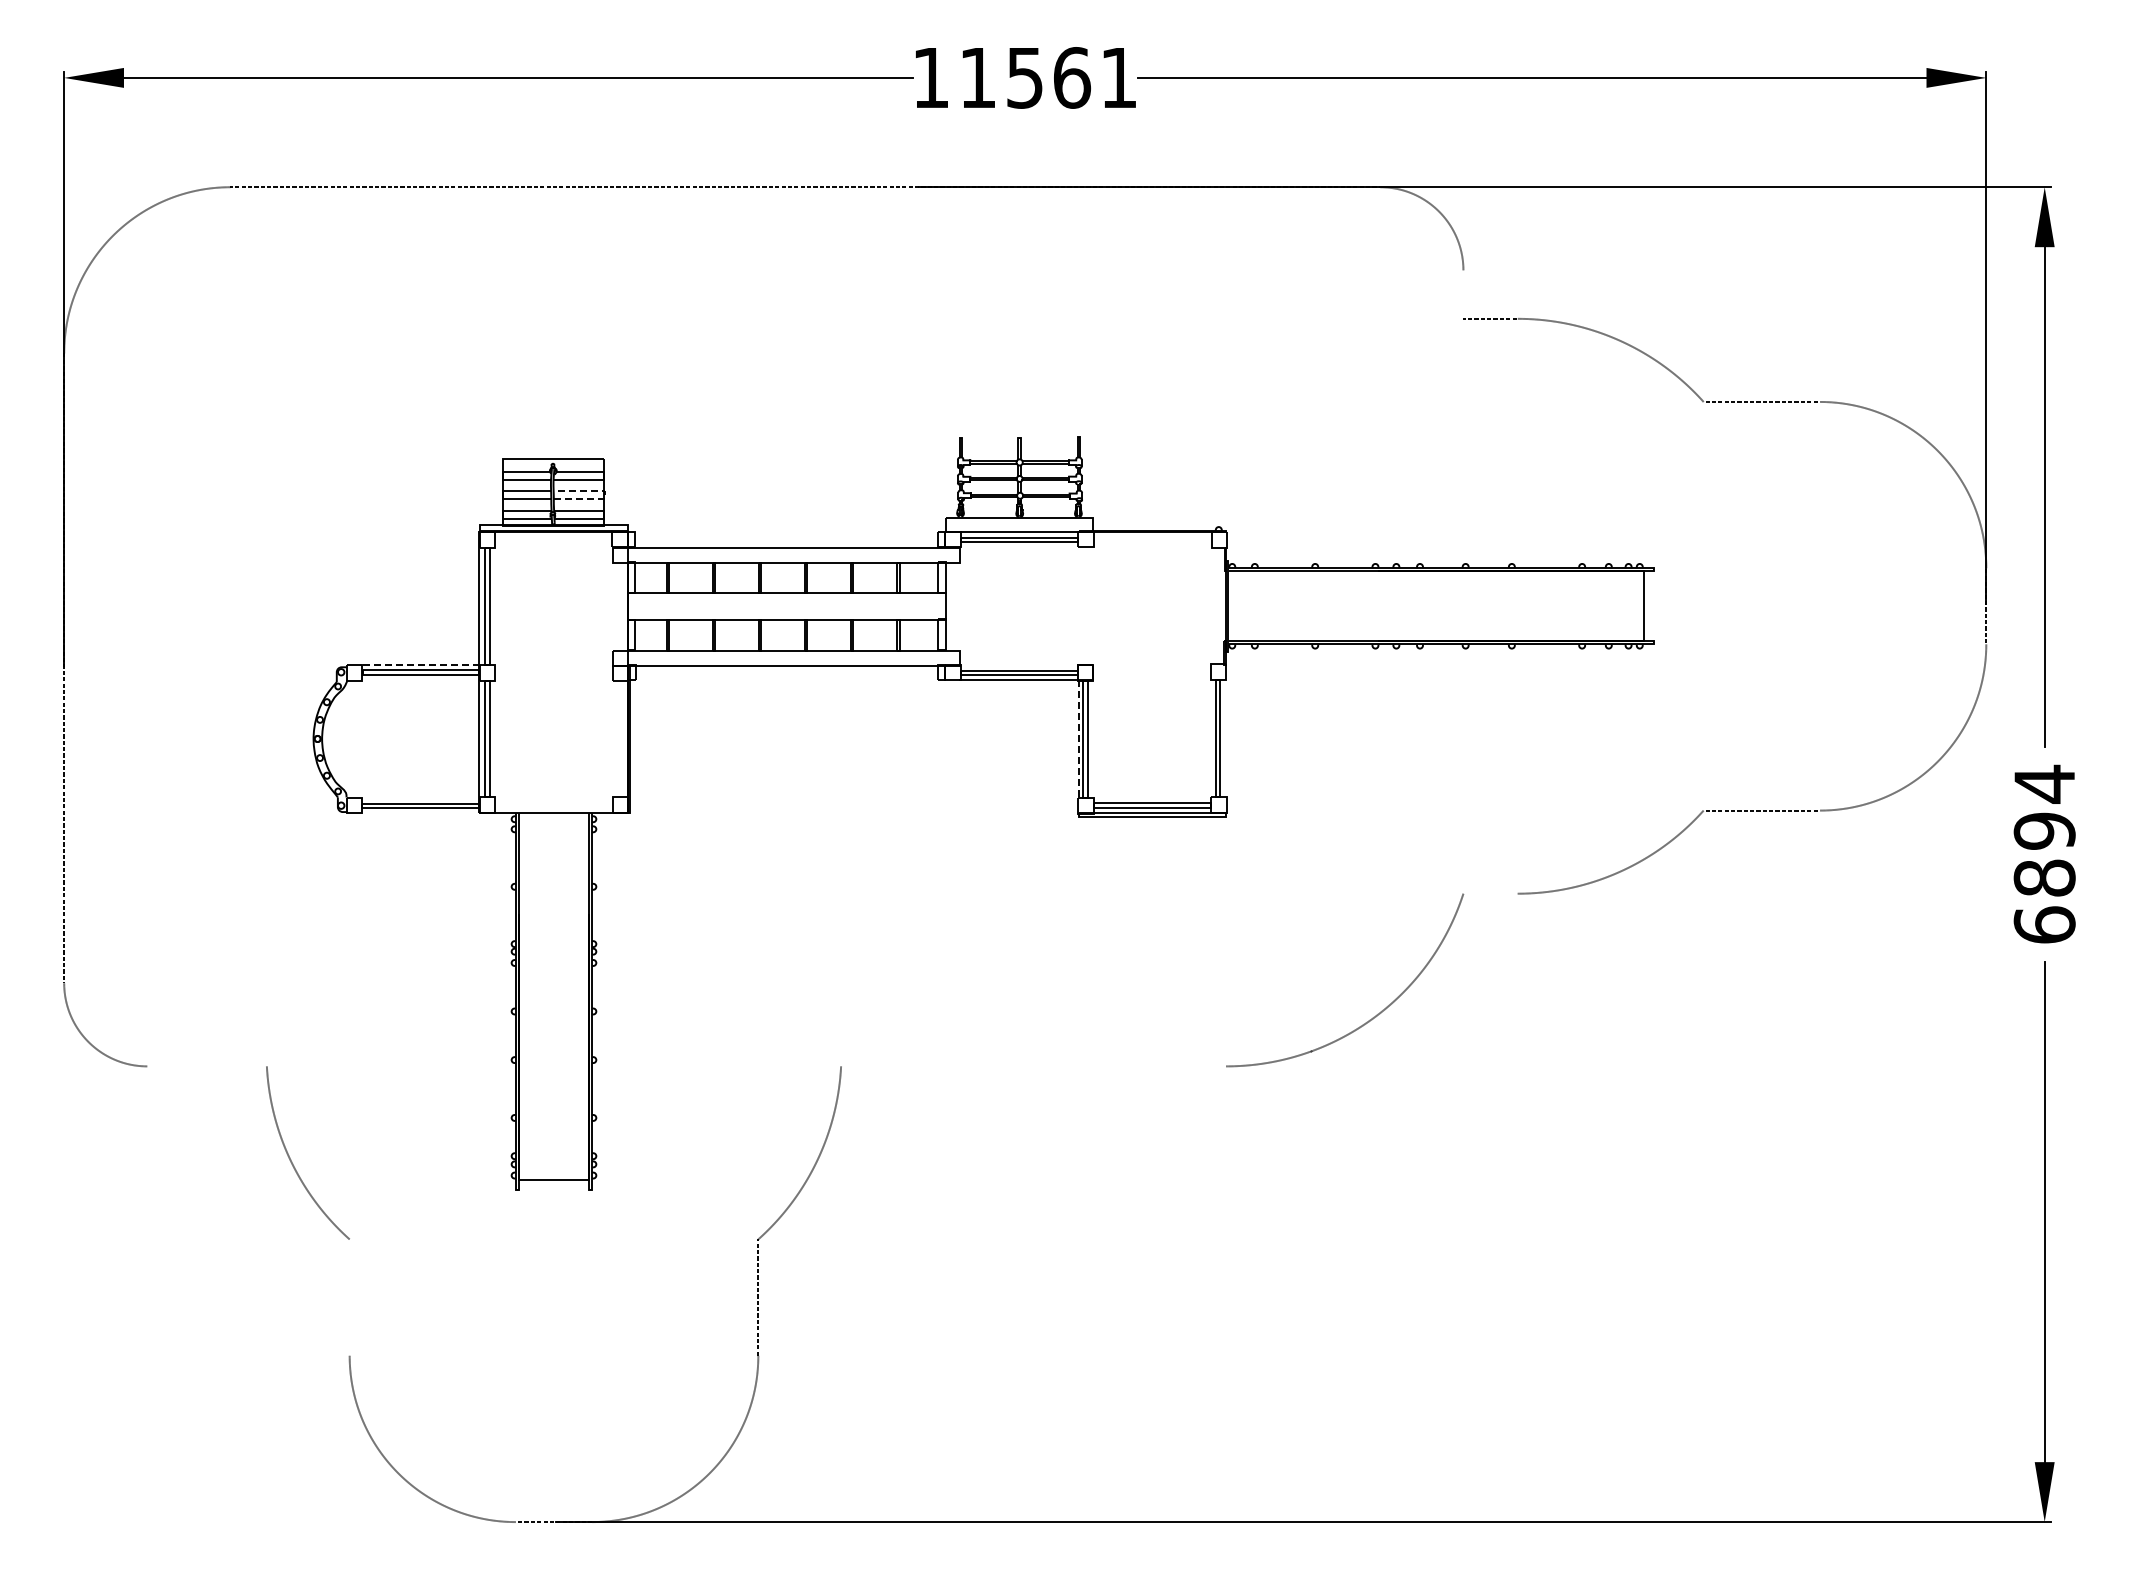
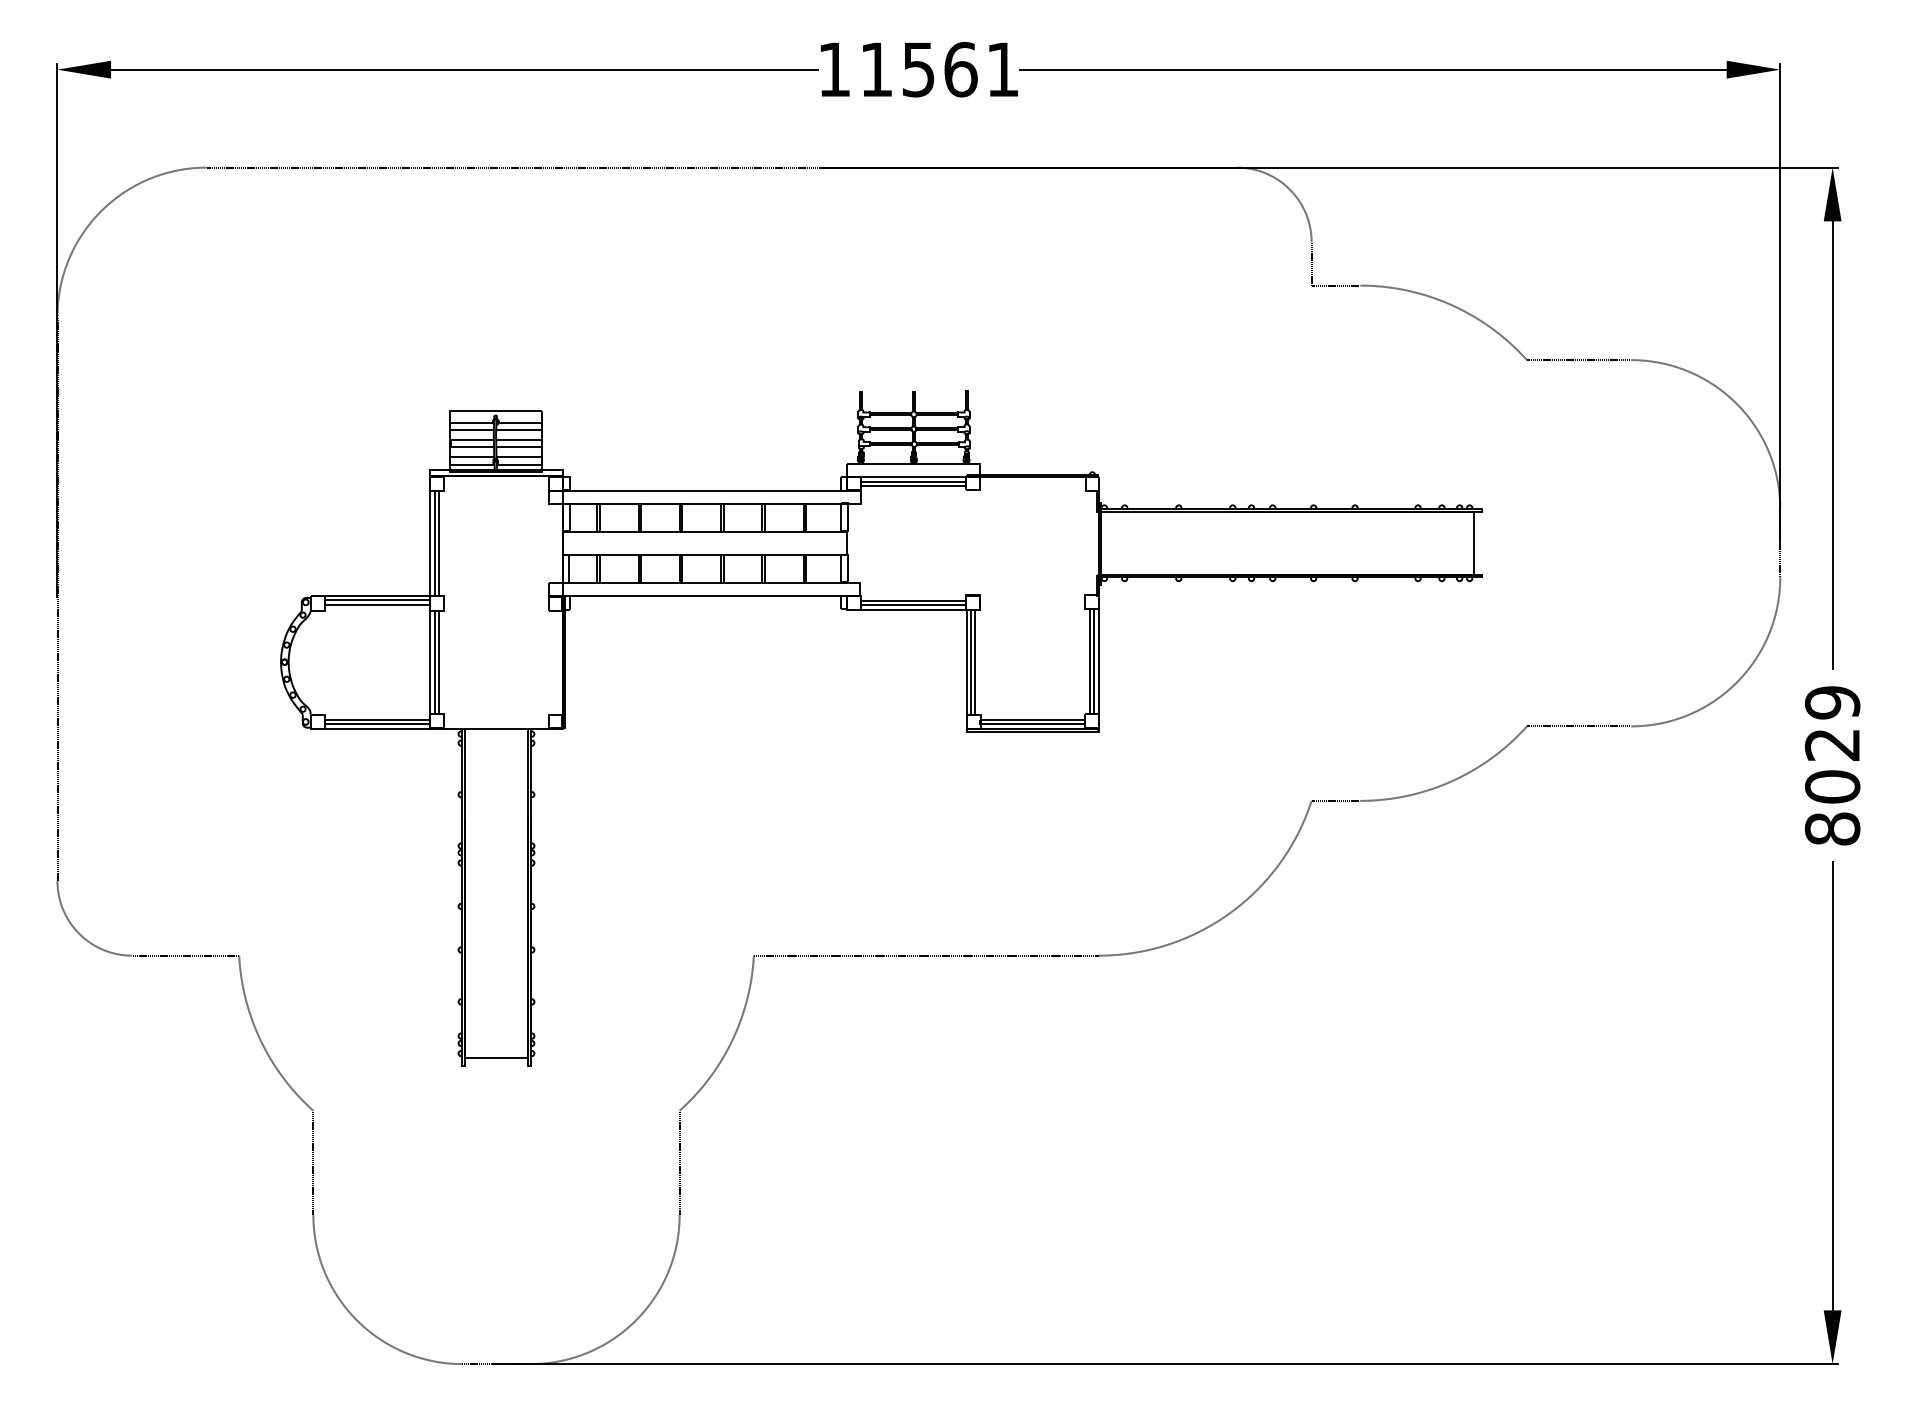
line: (1463, 294) -> (1311, 263), added
line: (604, 494) -> (541, 443), dashed -> solid
line: (421, 665) -> (377, 596), dashed -> solid
line: (1078, 739) -> (966, 662), dashed -> solid
line: (1226, 748) -> (1099, 670), added
line: (421, 813) -> (377, 728), added
text: (2044, 853) -> (1832, 764), 6894 -> 8029
line: (1490, 893) -> (1335, 800), added
line: (206, 1066) -> (185, 955), added
line: (1033, 1066) -> (926, 955), added
line: (349, 1297) -> (313, 1162), added

